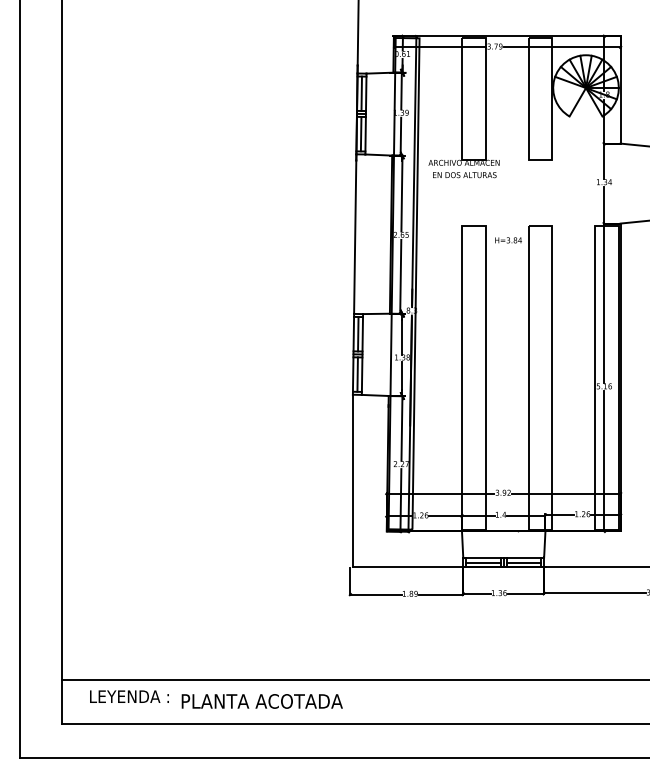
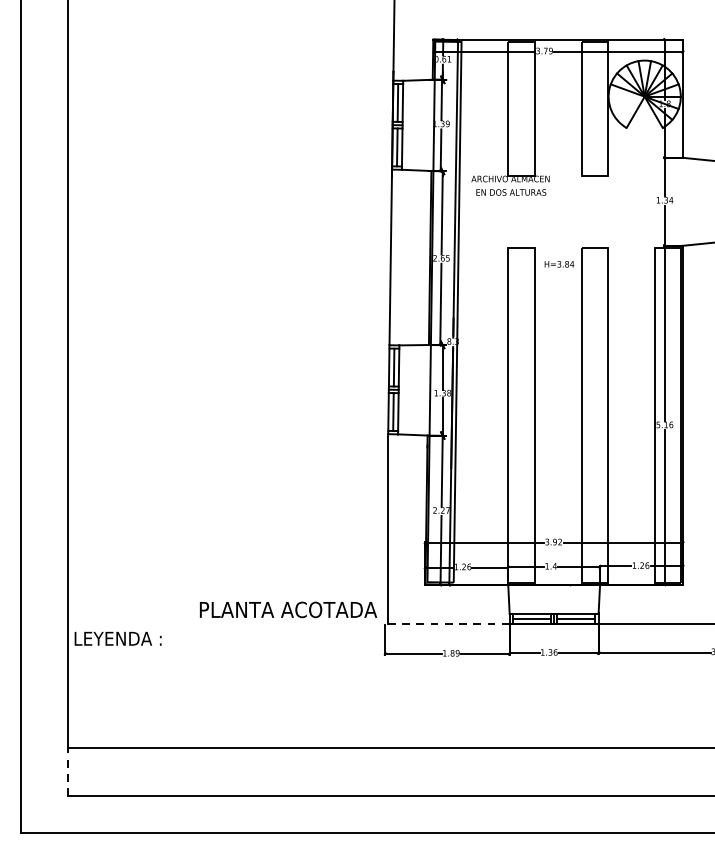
line: (407, 567) -> (448, 624), solid -> dashed
text: (129, 696) -> (118, 638), moved
line: (61, 701) -> (67, 771), solid -> dashed
text: (261, 701) -> (287, 609), moved

